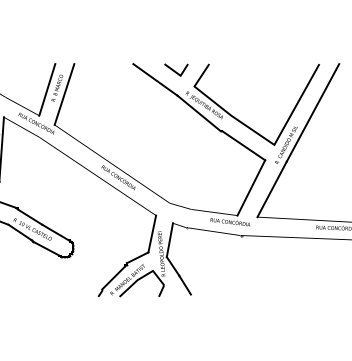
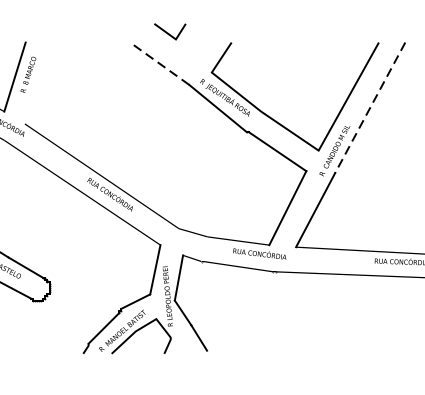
line: (175, 70) -> (169, 32), moved
line: (155, 79) -> (159, 63), solid -> dashed
line: (64, 94) -> (38, 83), removed
line: (312, 113) -> (369, 108), solid -> dashed

